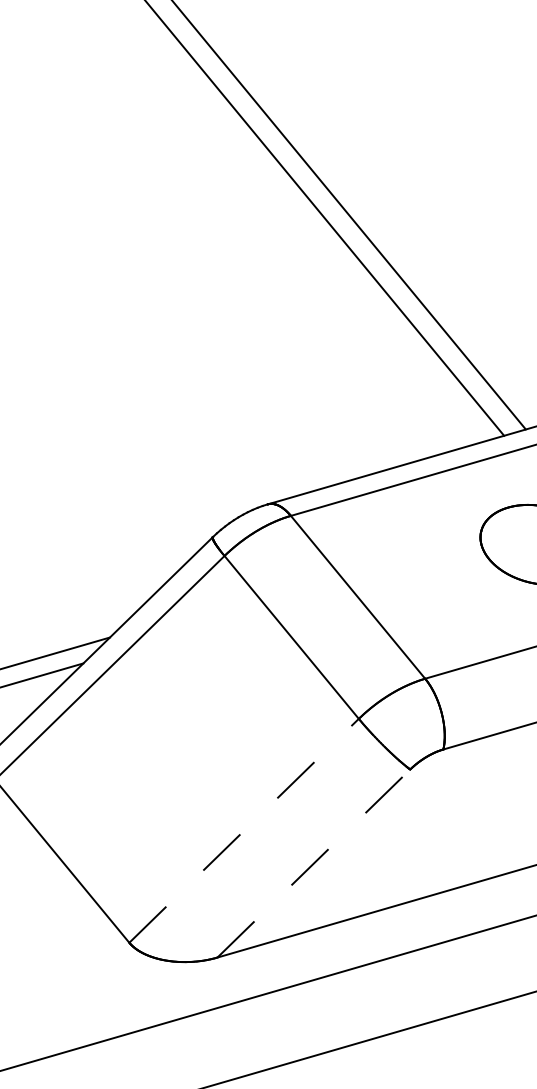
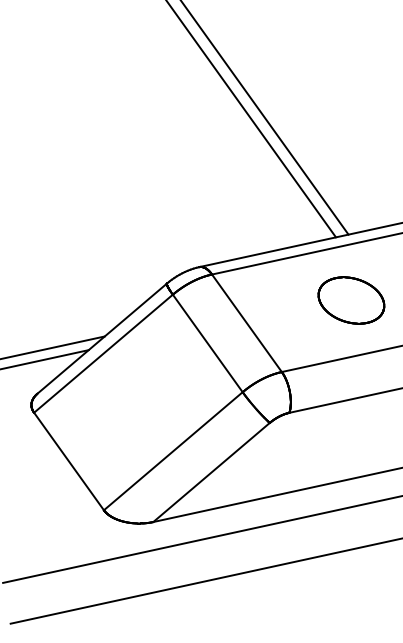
line: (244, 829) -> (173, 450), dashed -> solid
line: (313, 863) -> (211, 472), dashed -> solid

